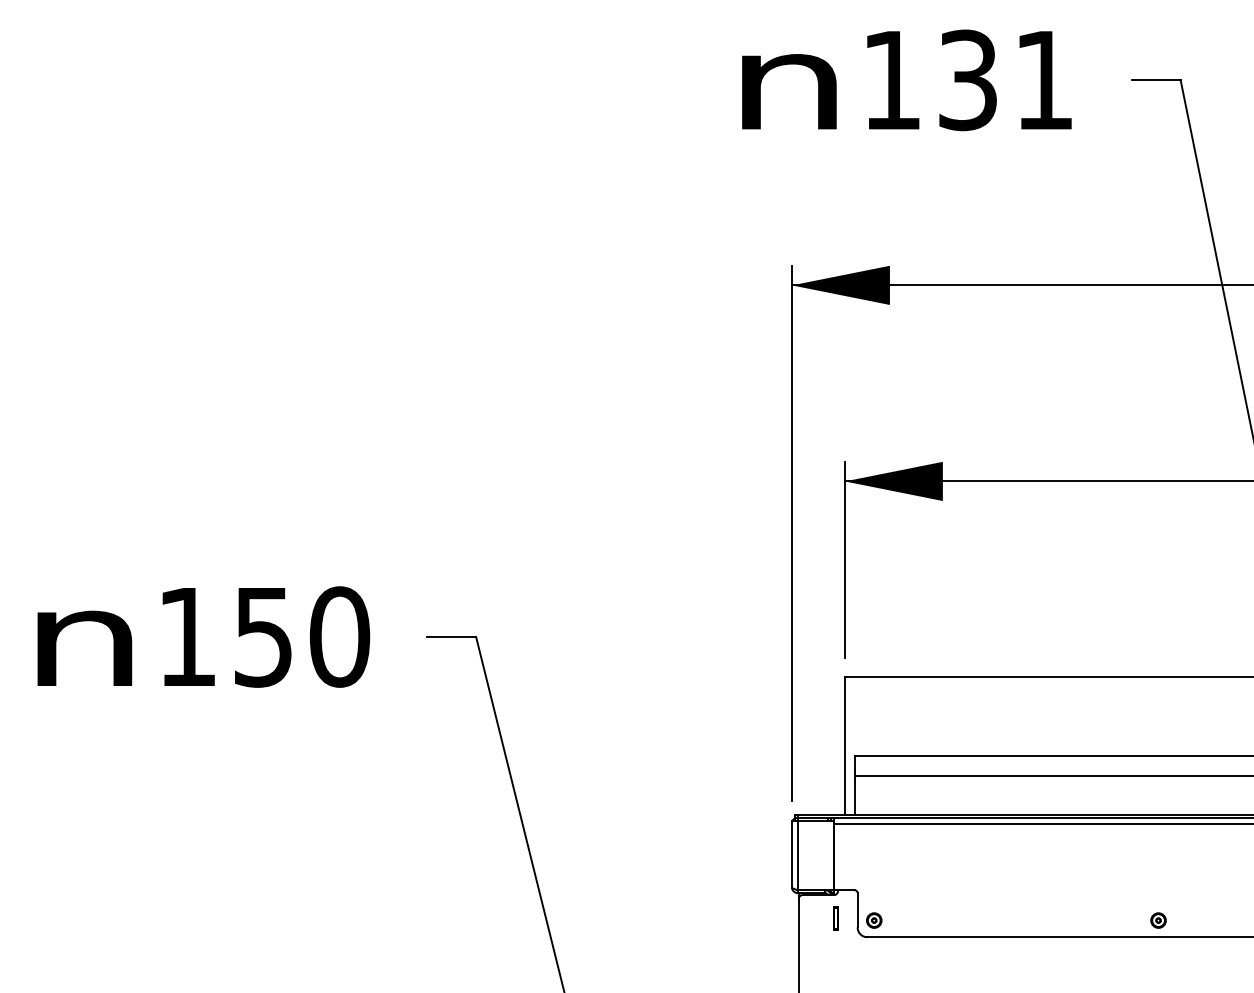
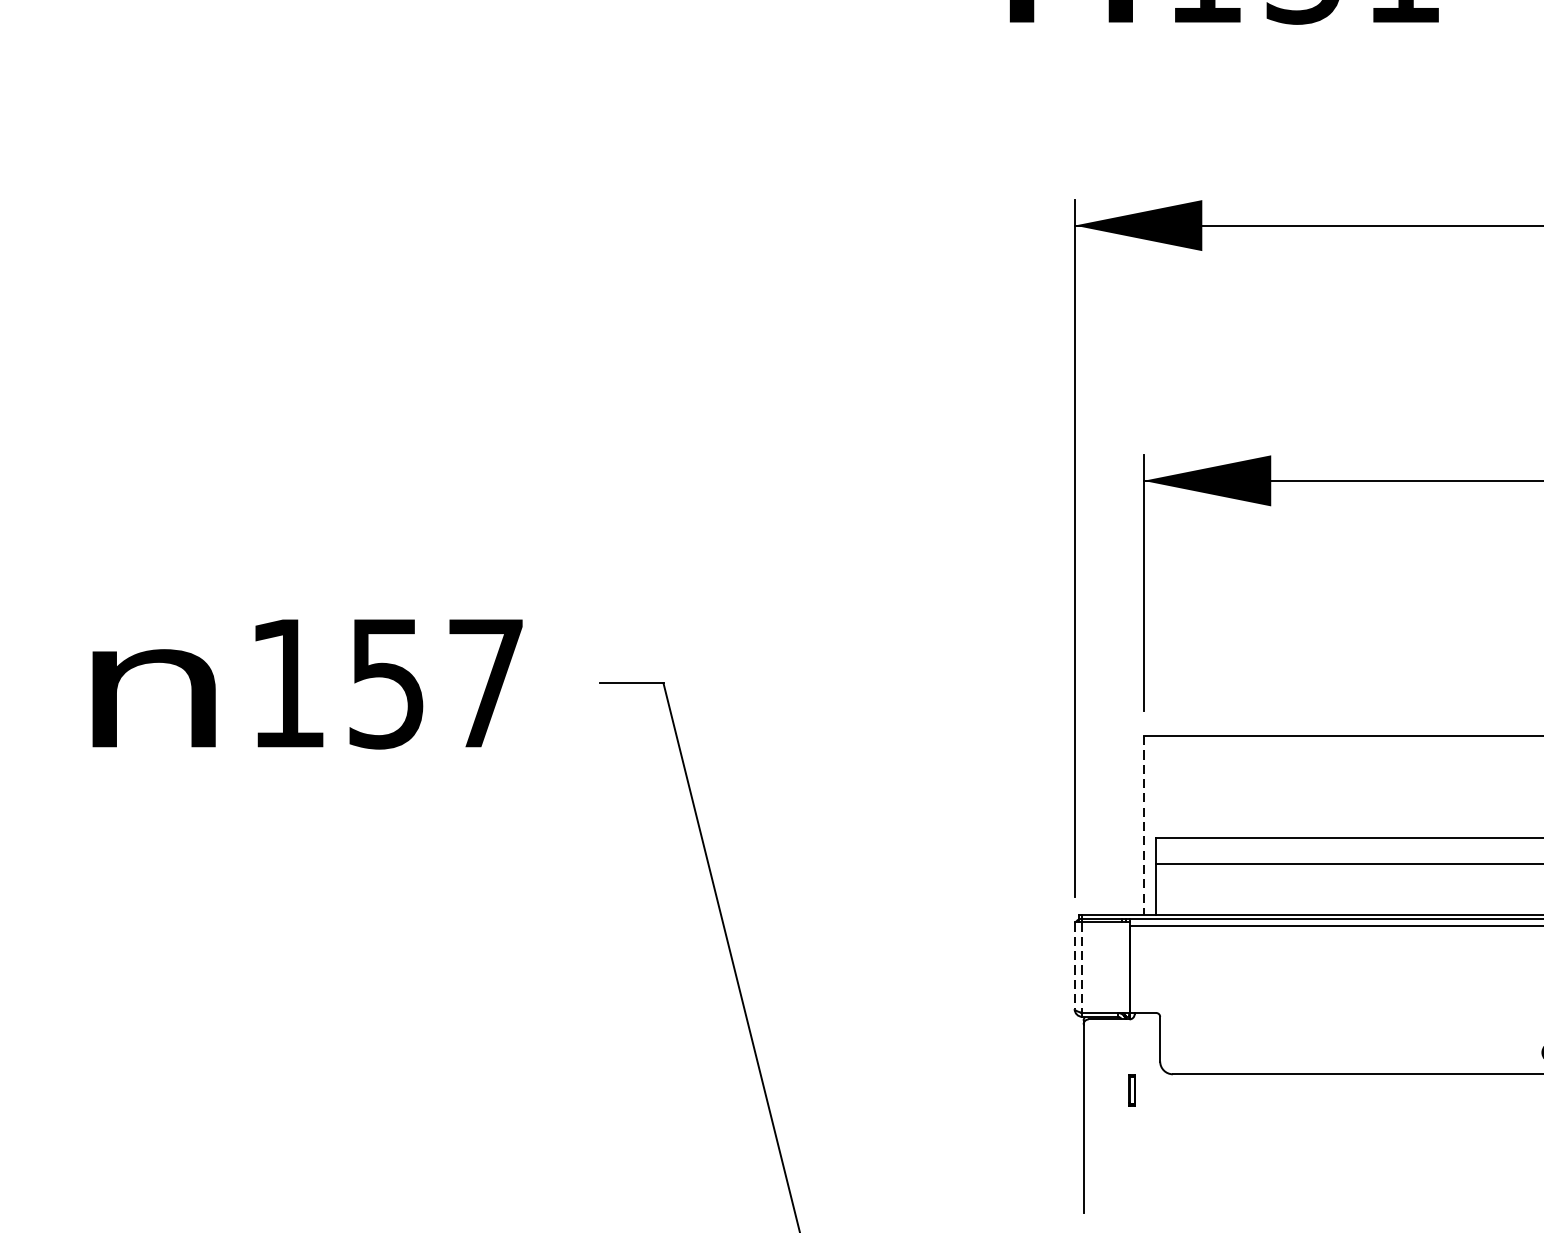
text: (339, 636) -> (485, 682), 150 -> 157
line: (844, 746) -> (1143, 825), solid -> dashed
line: (791, 854) -> (1074, 966), solid -> dashed
line: (797, 855) -> (1081, 967), solid -> dashed
part: (835, 918) -> (1131, 1090), moved
part: (874, 920) -> (1182, 1052), removed

